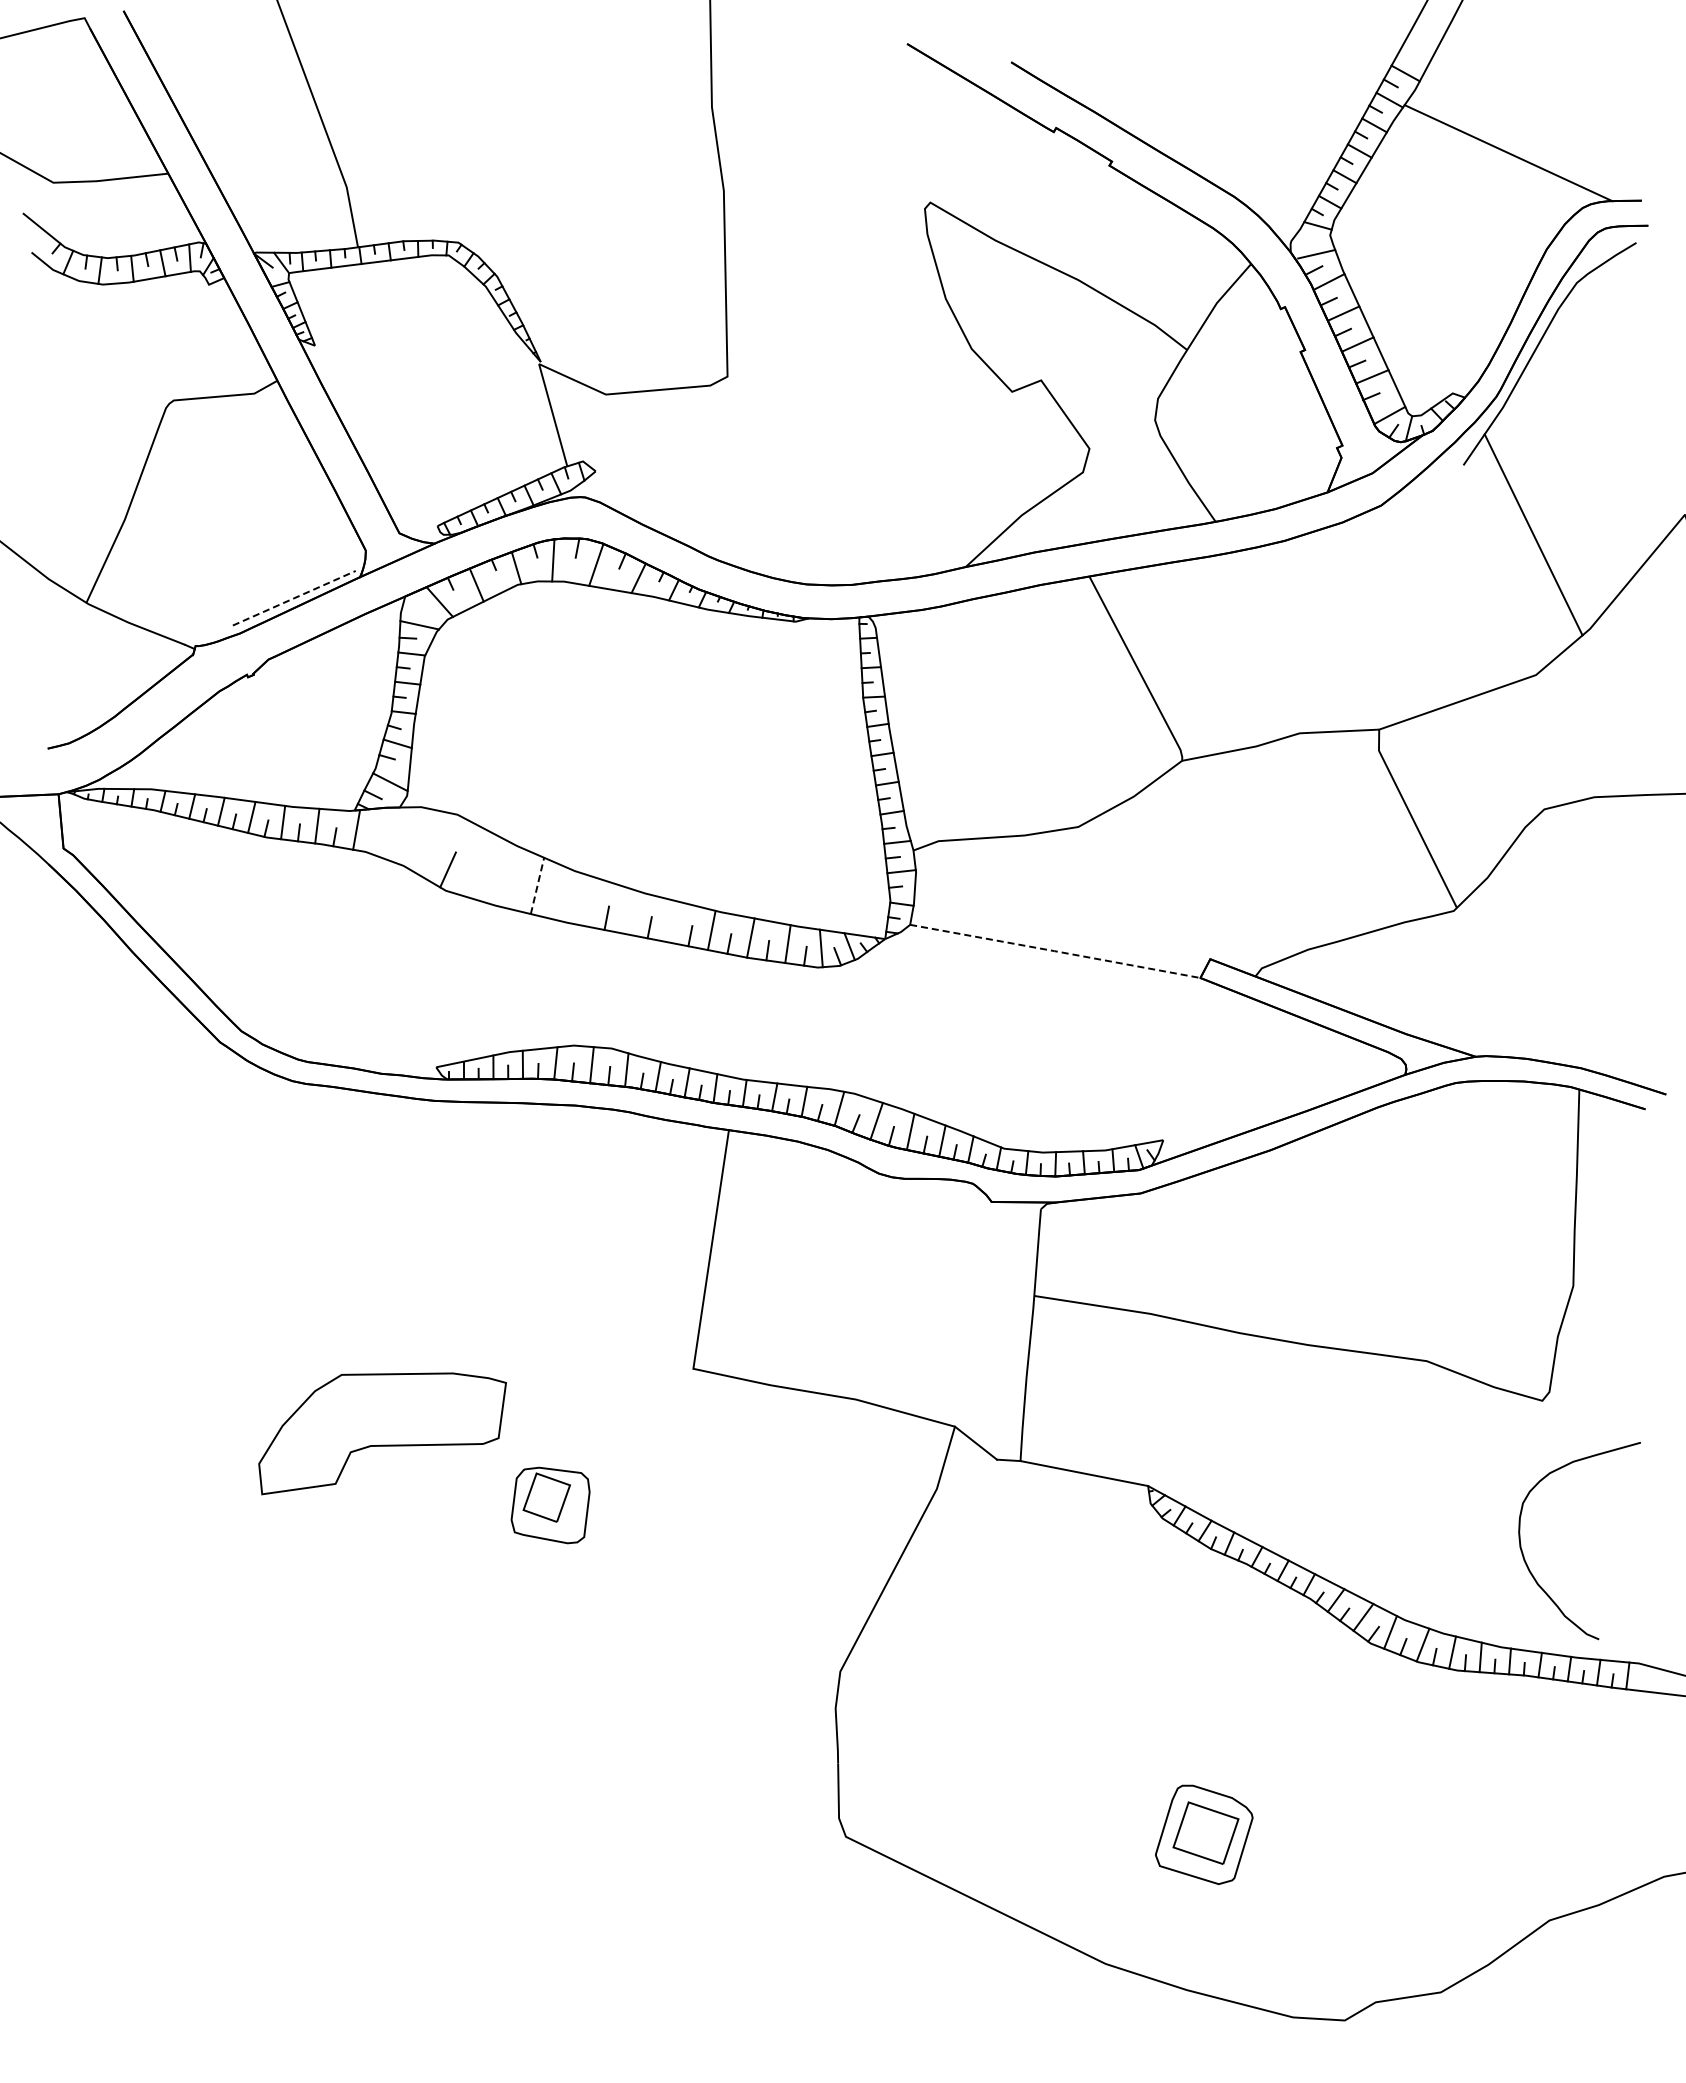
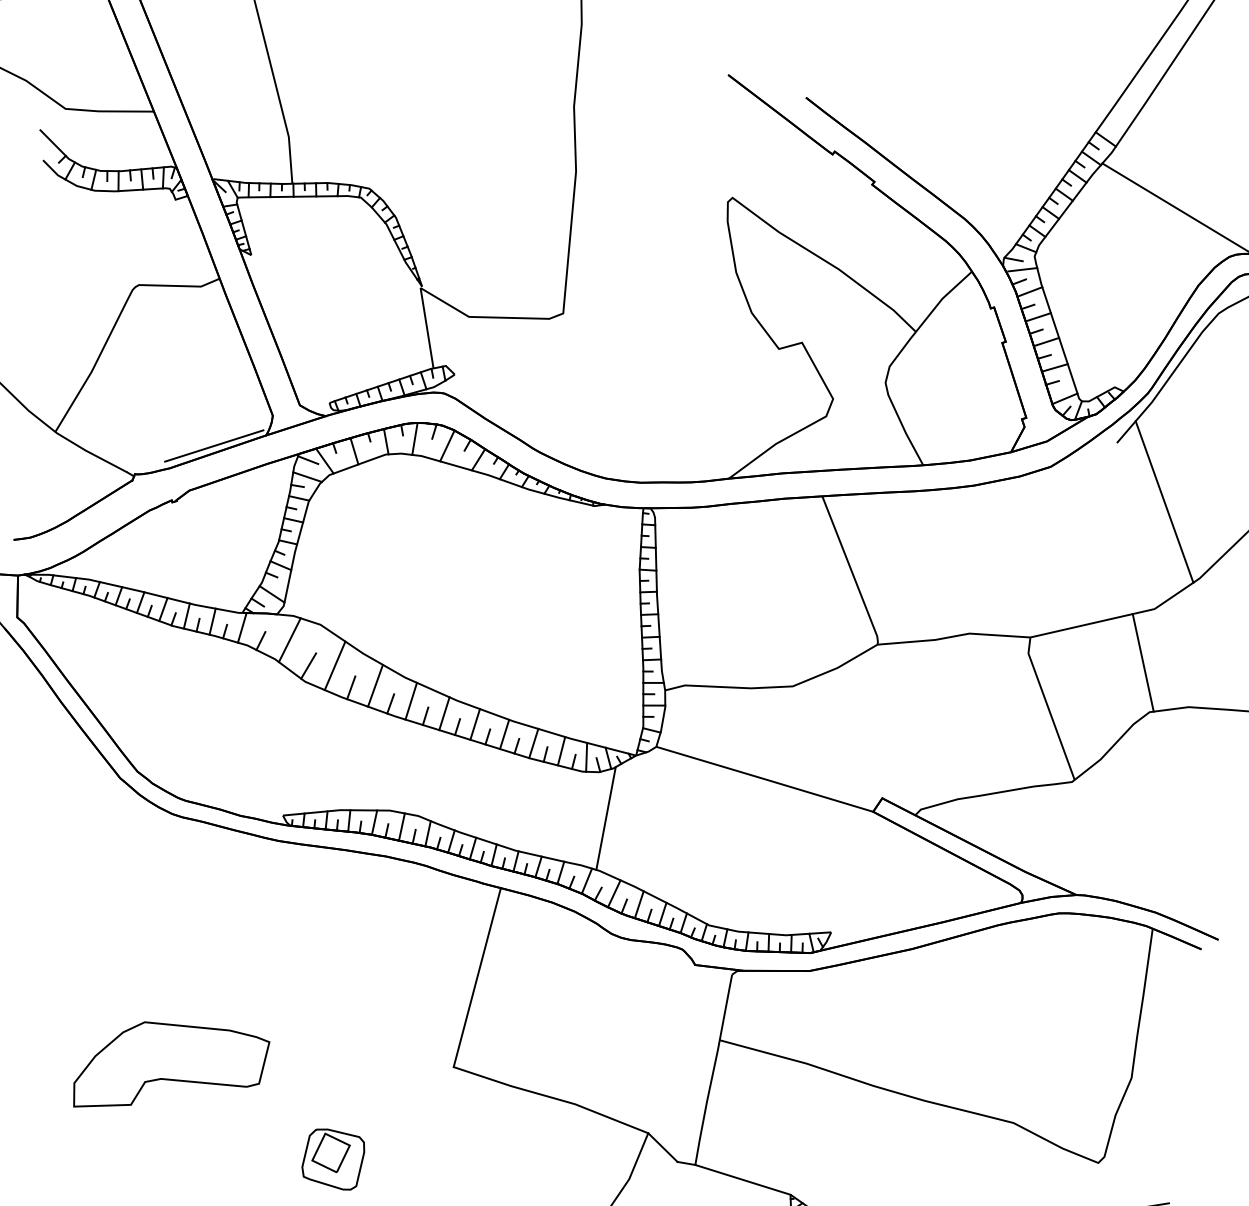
line: (1303, 242) -> (1013, 259), added
line: (294, 598) -> (214, 446), dashed -> solid
line: (417, 602) -> (307, 459), added
line: (1528, 746) -> (1142, 662), added
line: (420, 839) -> (290, 640), added
line: (382, 844) -> (260, 641), added
line: (482, 865) -> (335, 665), added
line: (537, 885) -> (375, 685), dashed -> solid
line: (506, 891) -> (351, 687), added
line: (585, 900) -> (410, 700), added
line: (559, 907) -> (390, 704), added
line: (630, 912) -> (444, 713), added
line: (672, 921) -> (475, 724), added
line: (1055, 951) -> (764, 779), dashed -> solid
line: (855, 1024) -> (606, 818), added
part: (382, 1433) -> (170, 1070), moved

